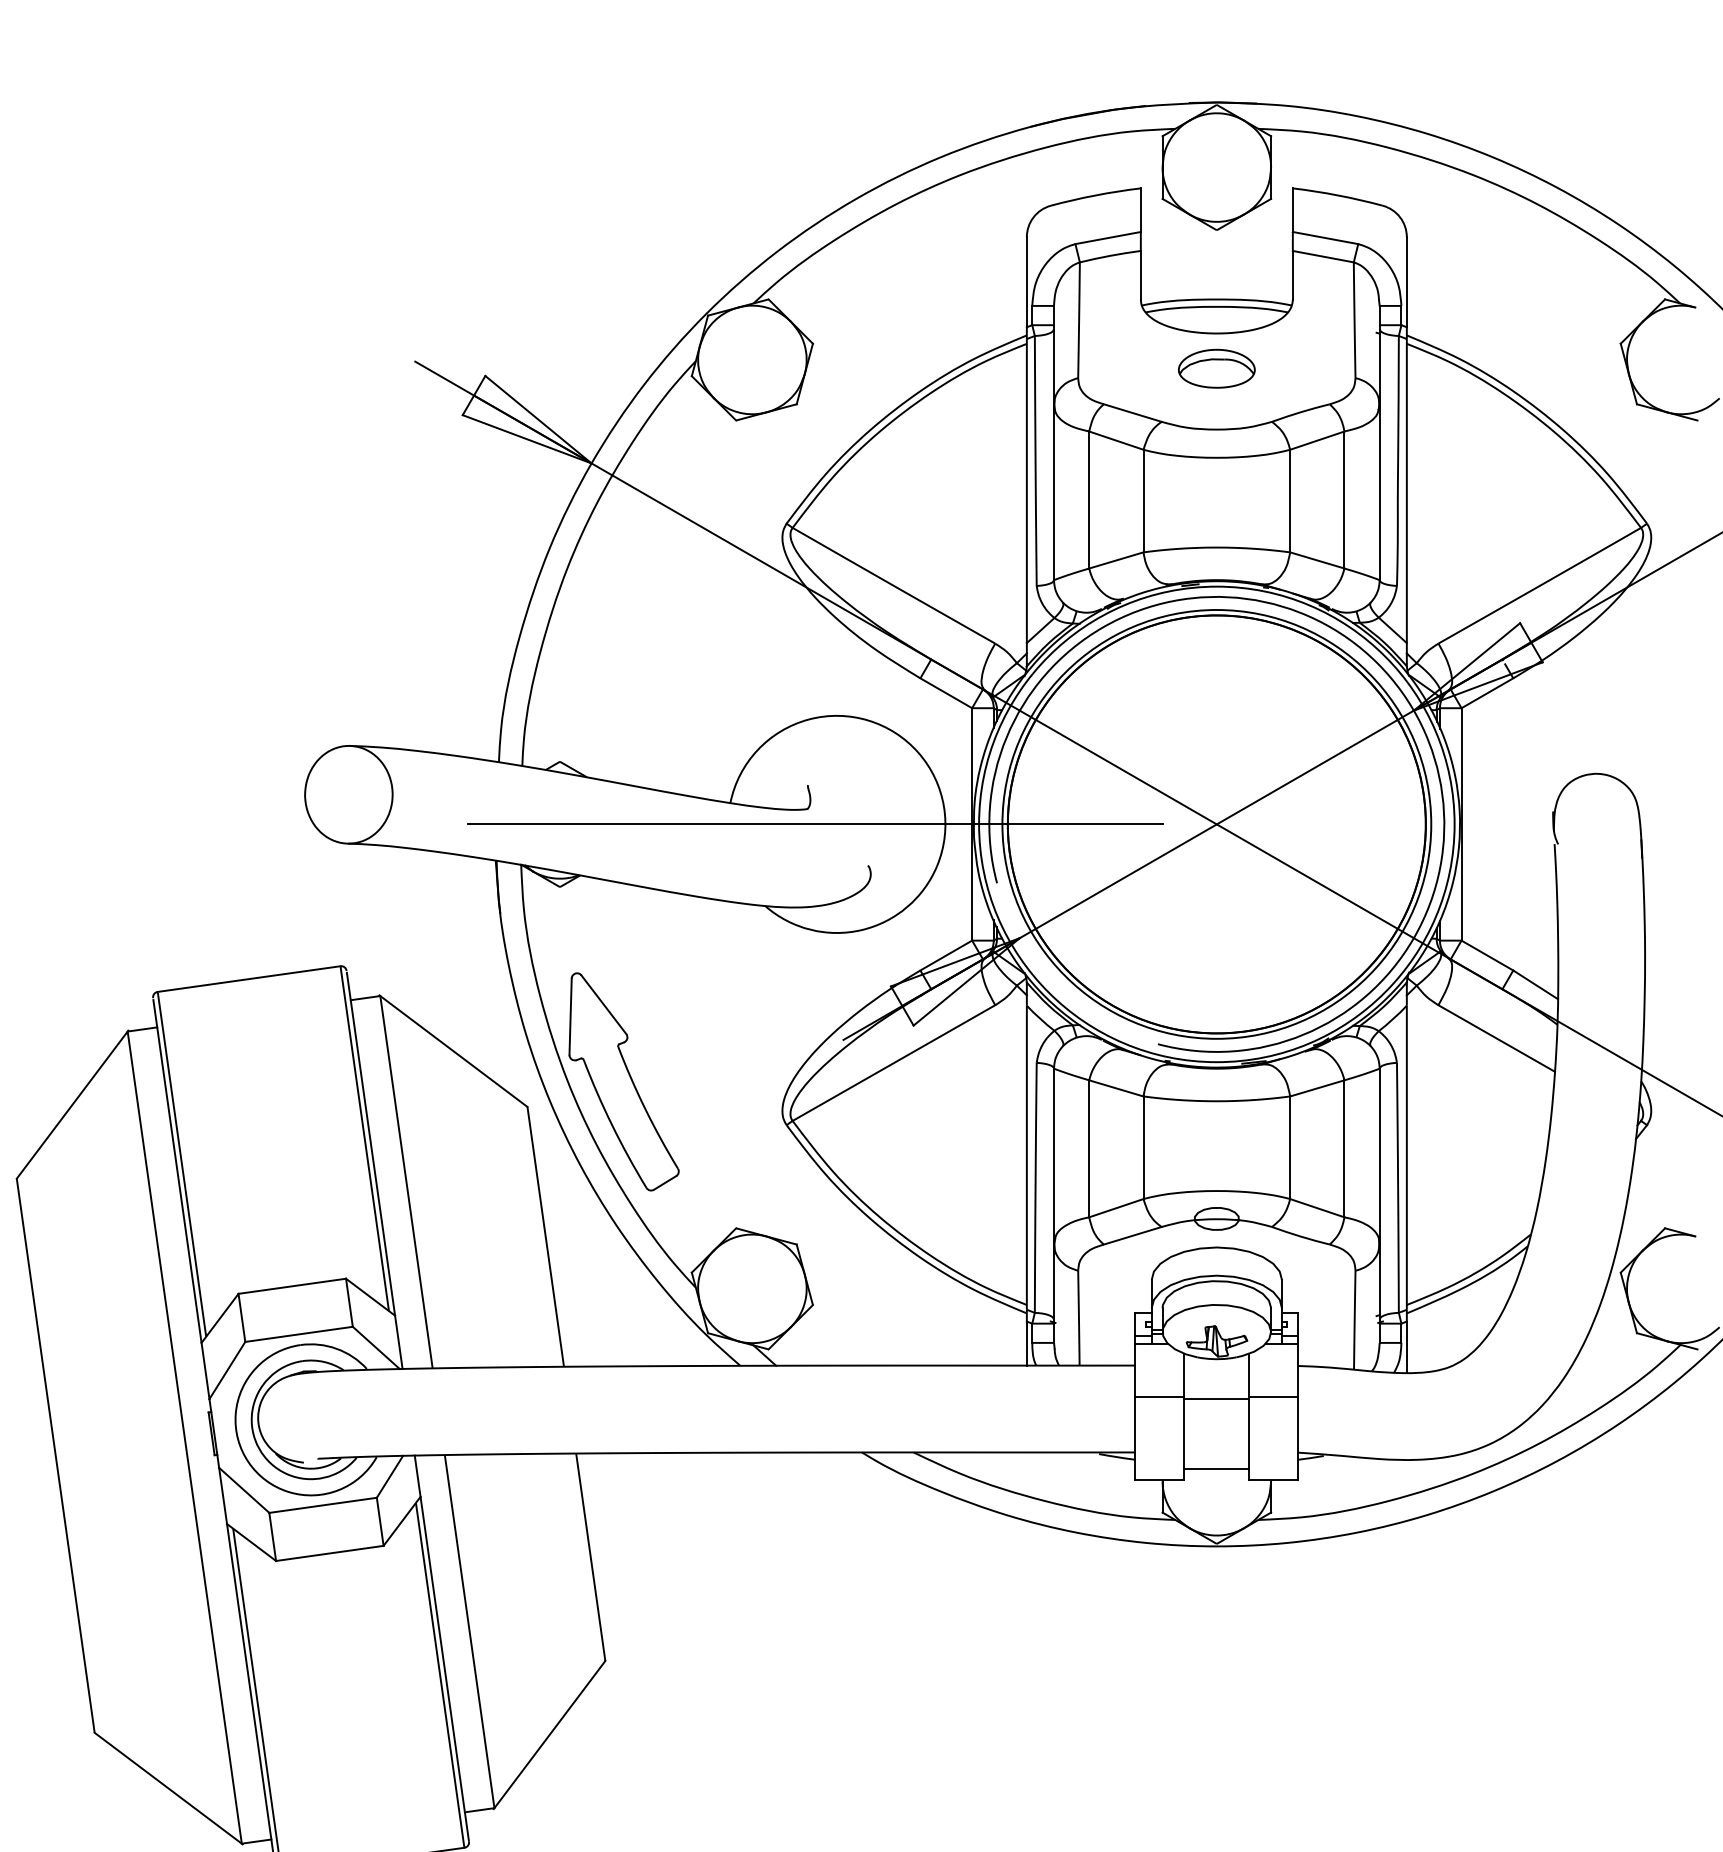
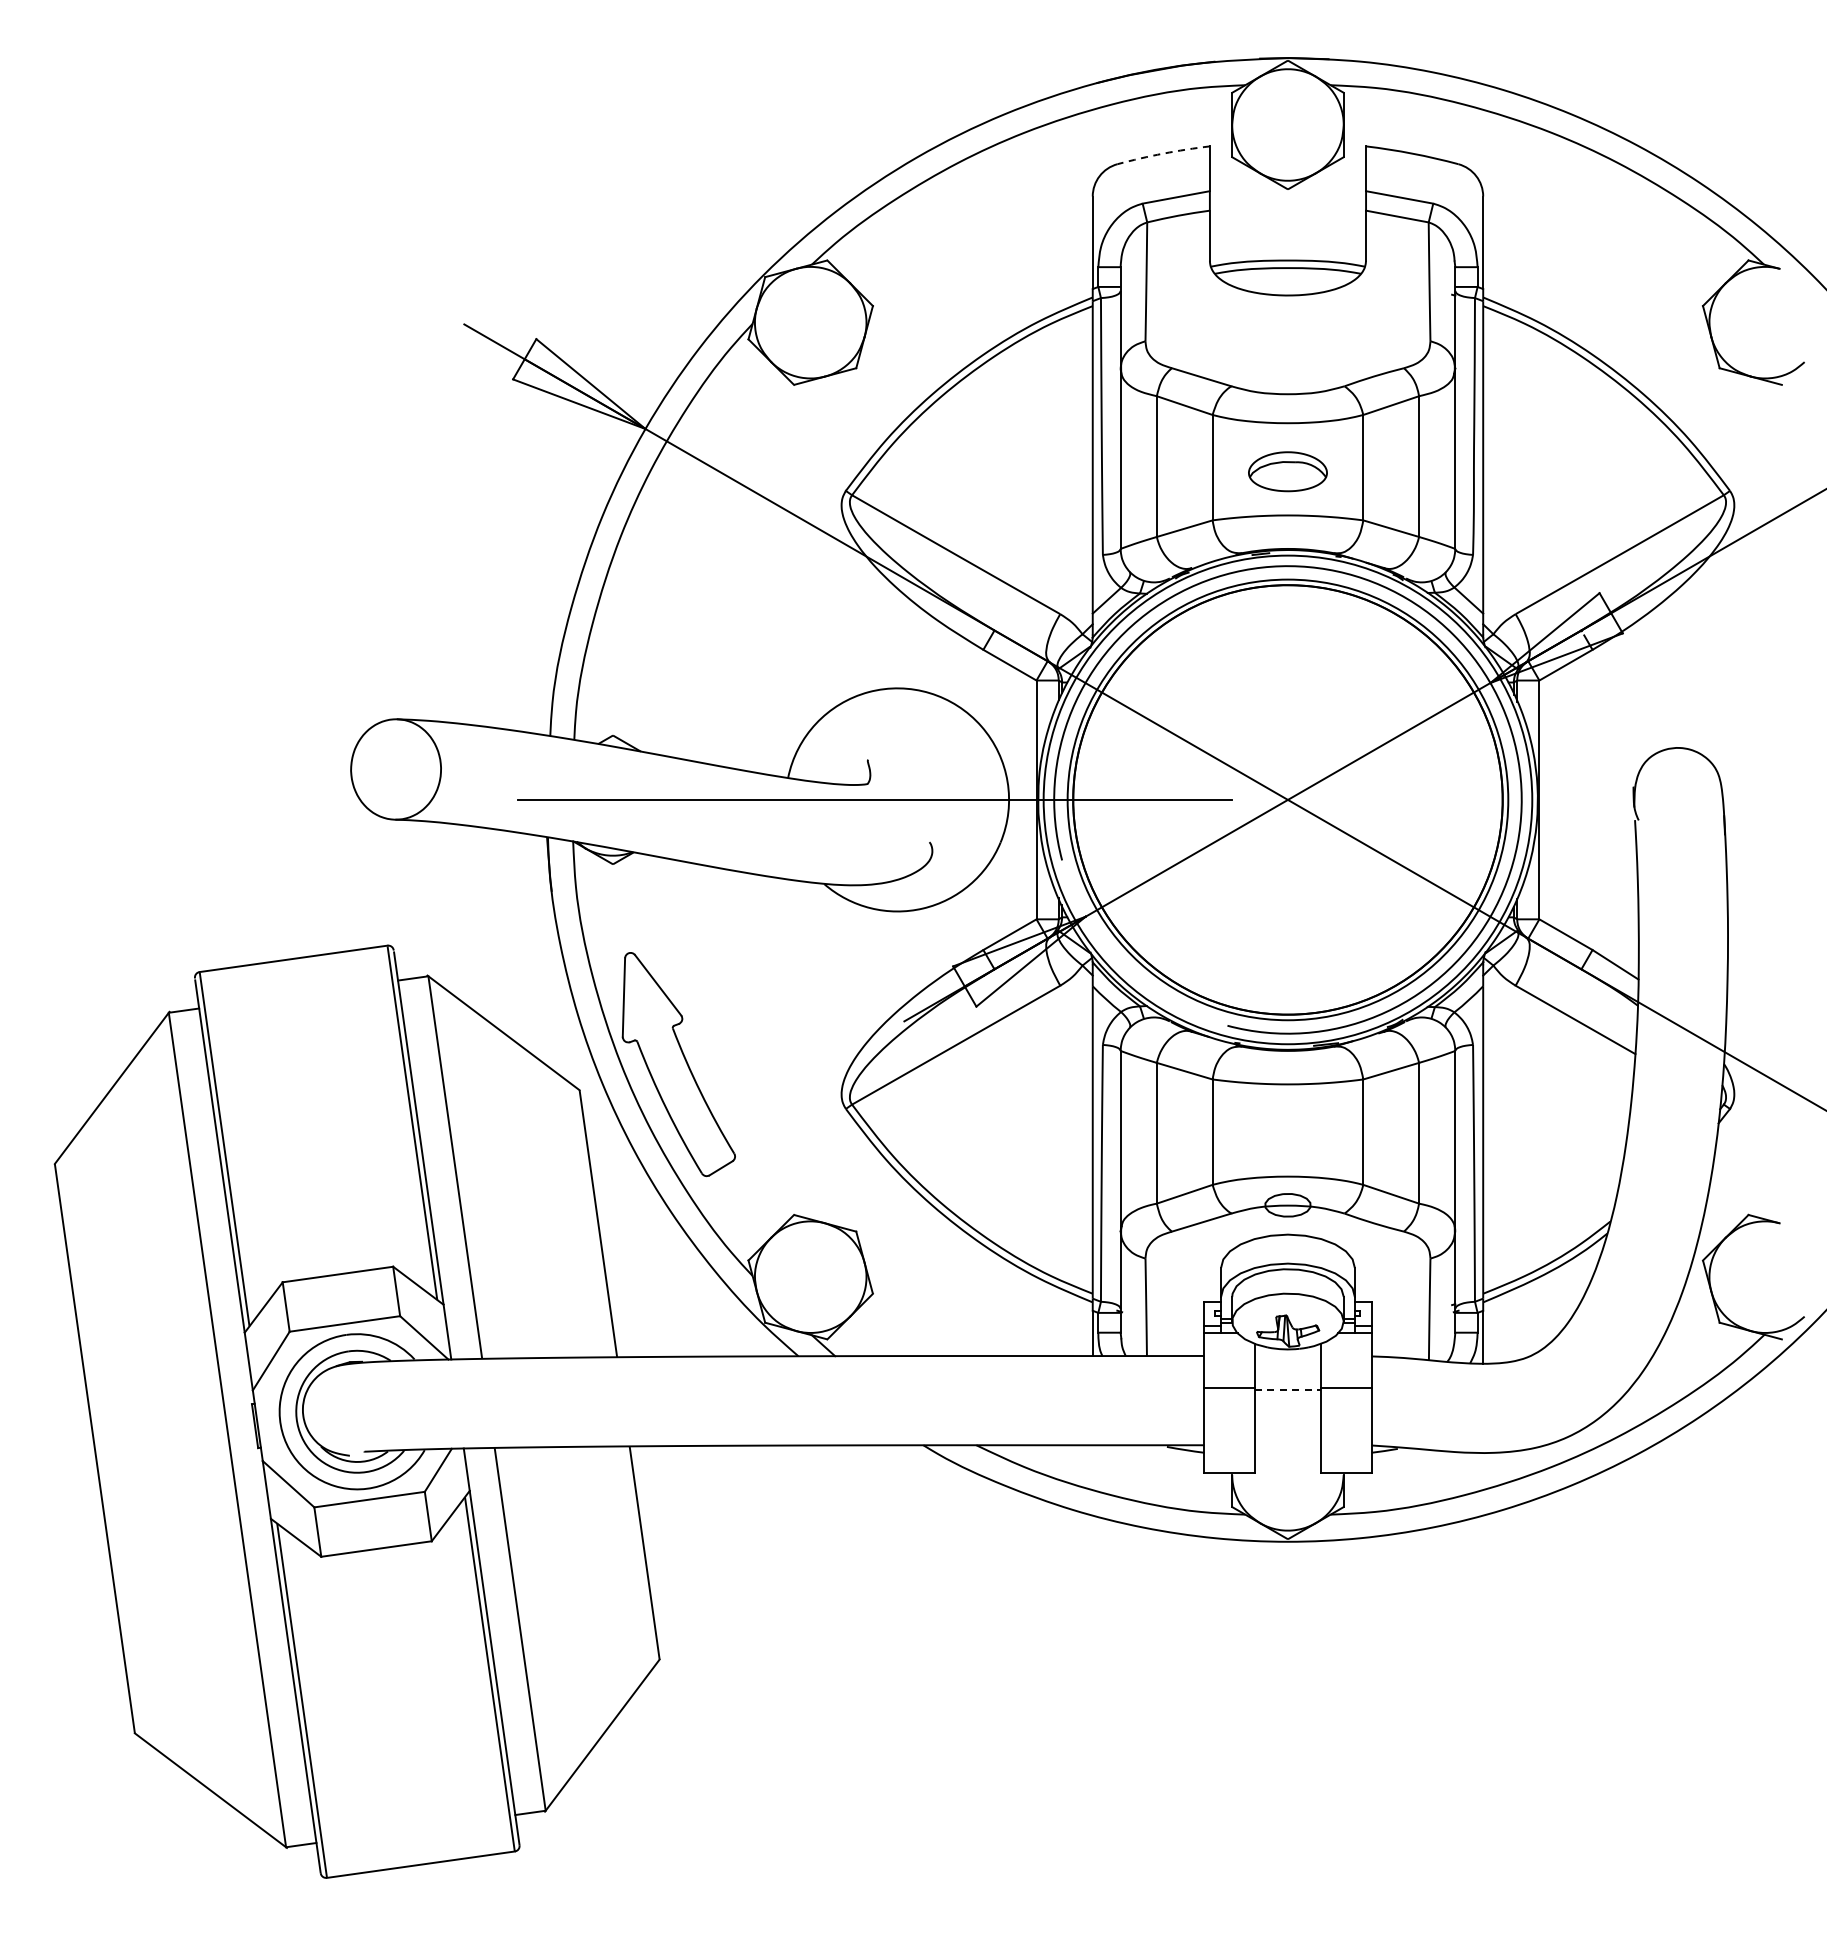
arc: (1095, 195) -> (1163, 153), solid -> dashed
part: (1216, 368) -> (1287, 471), moved
line: (1217, 1398) -> (1288, 1389), solid -> dashed
line: (1216, 1468) -> (1287, 1461), removed

